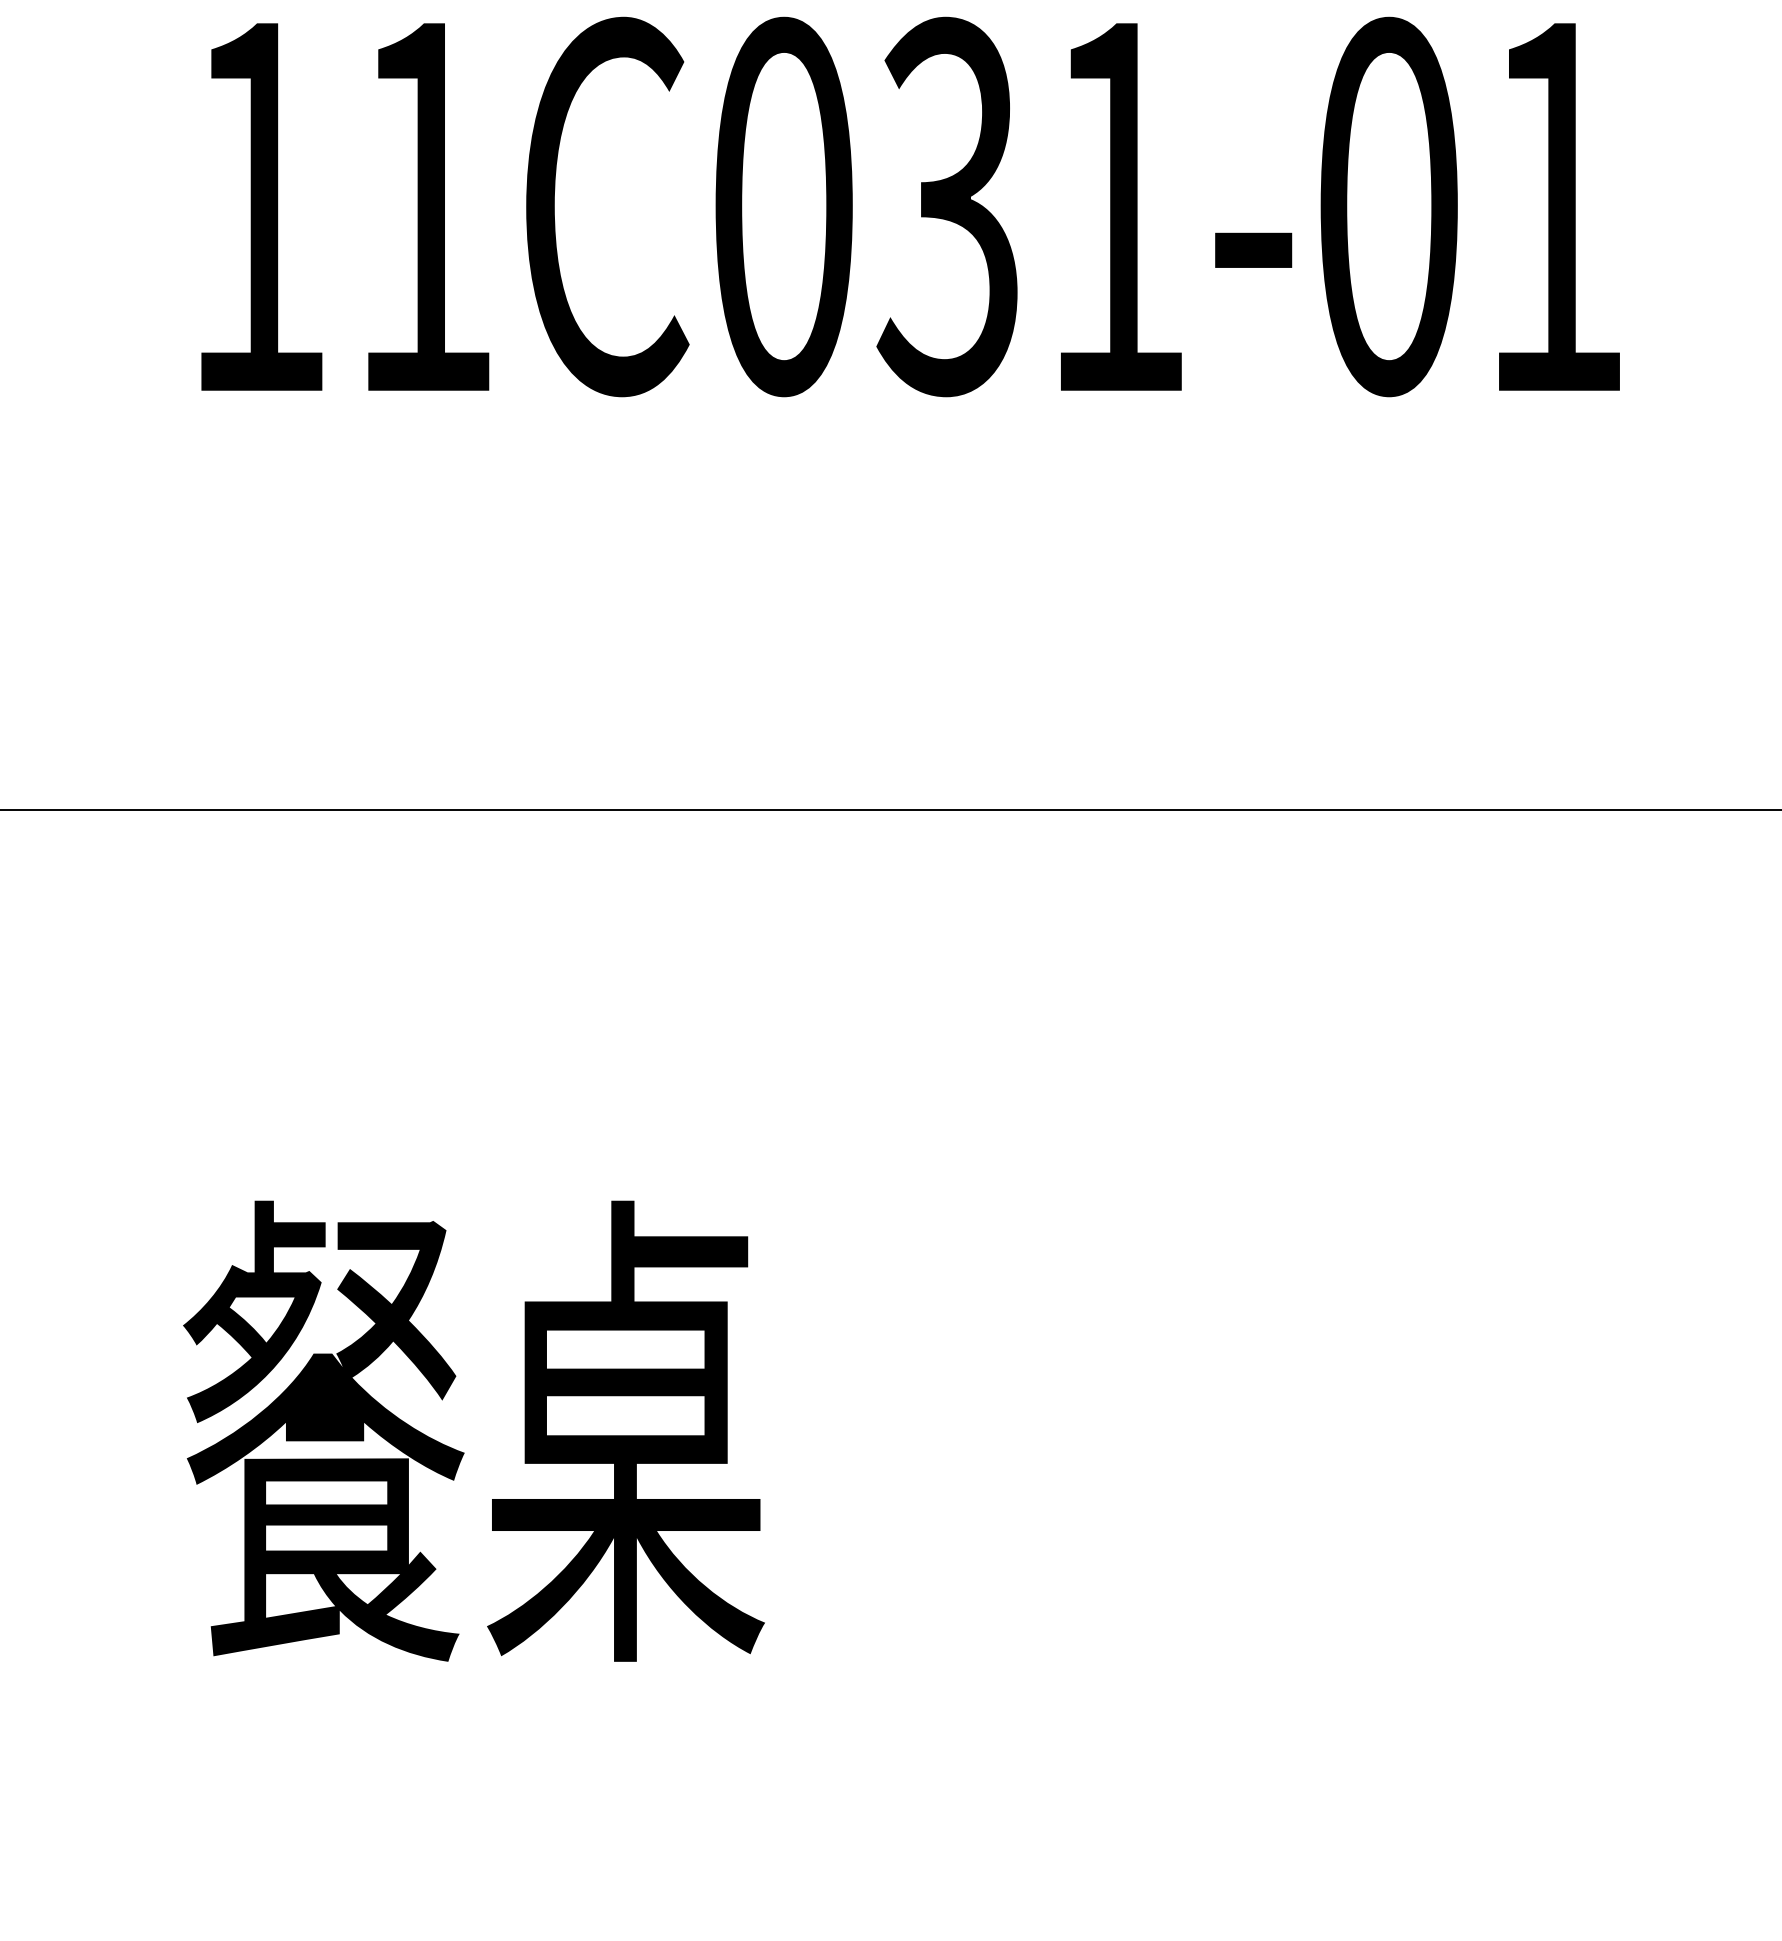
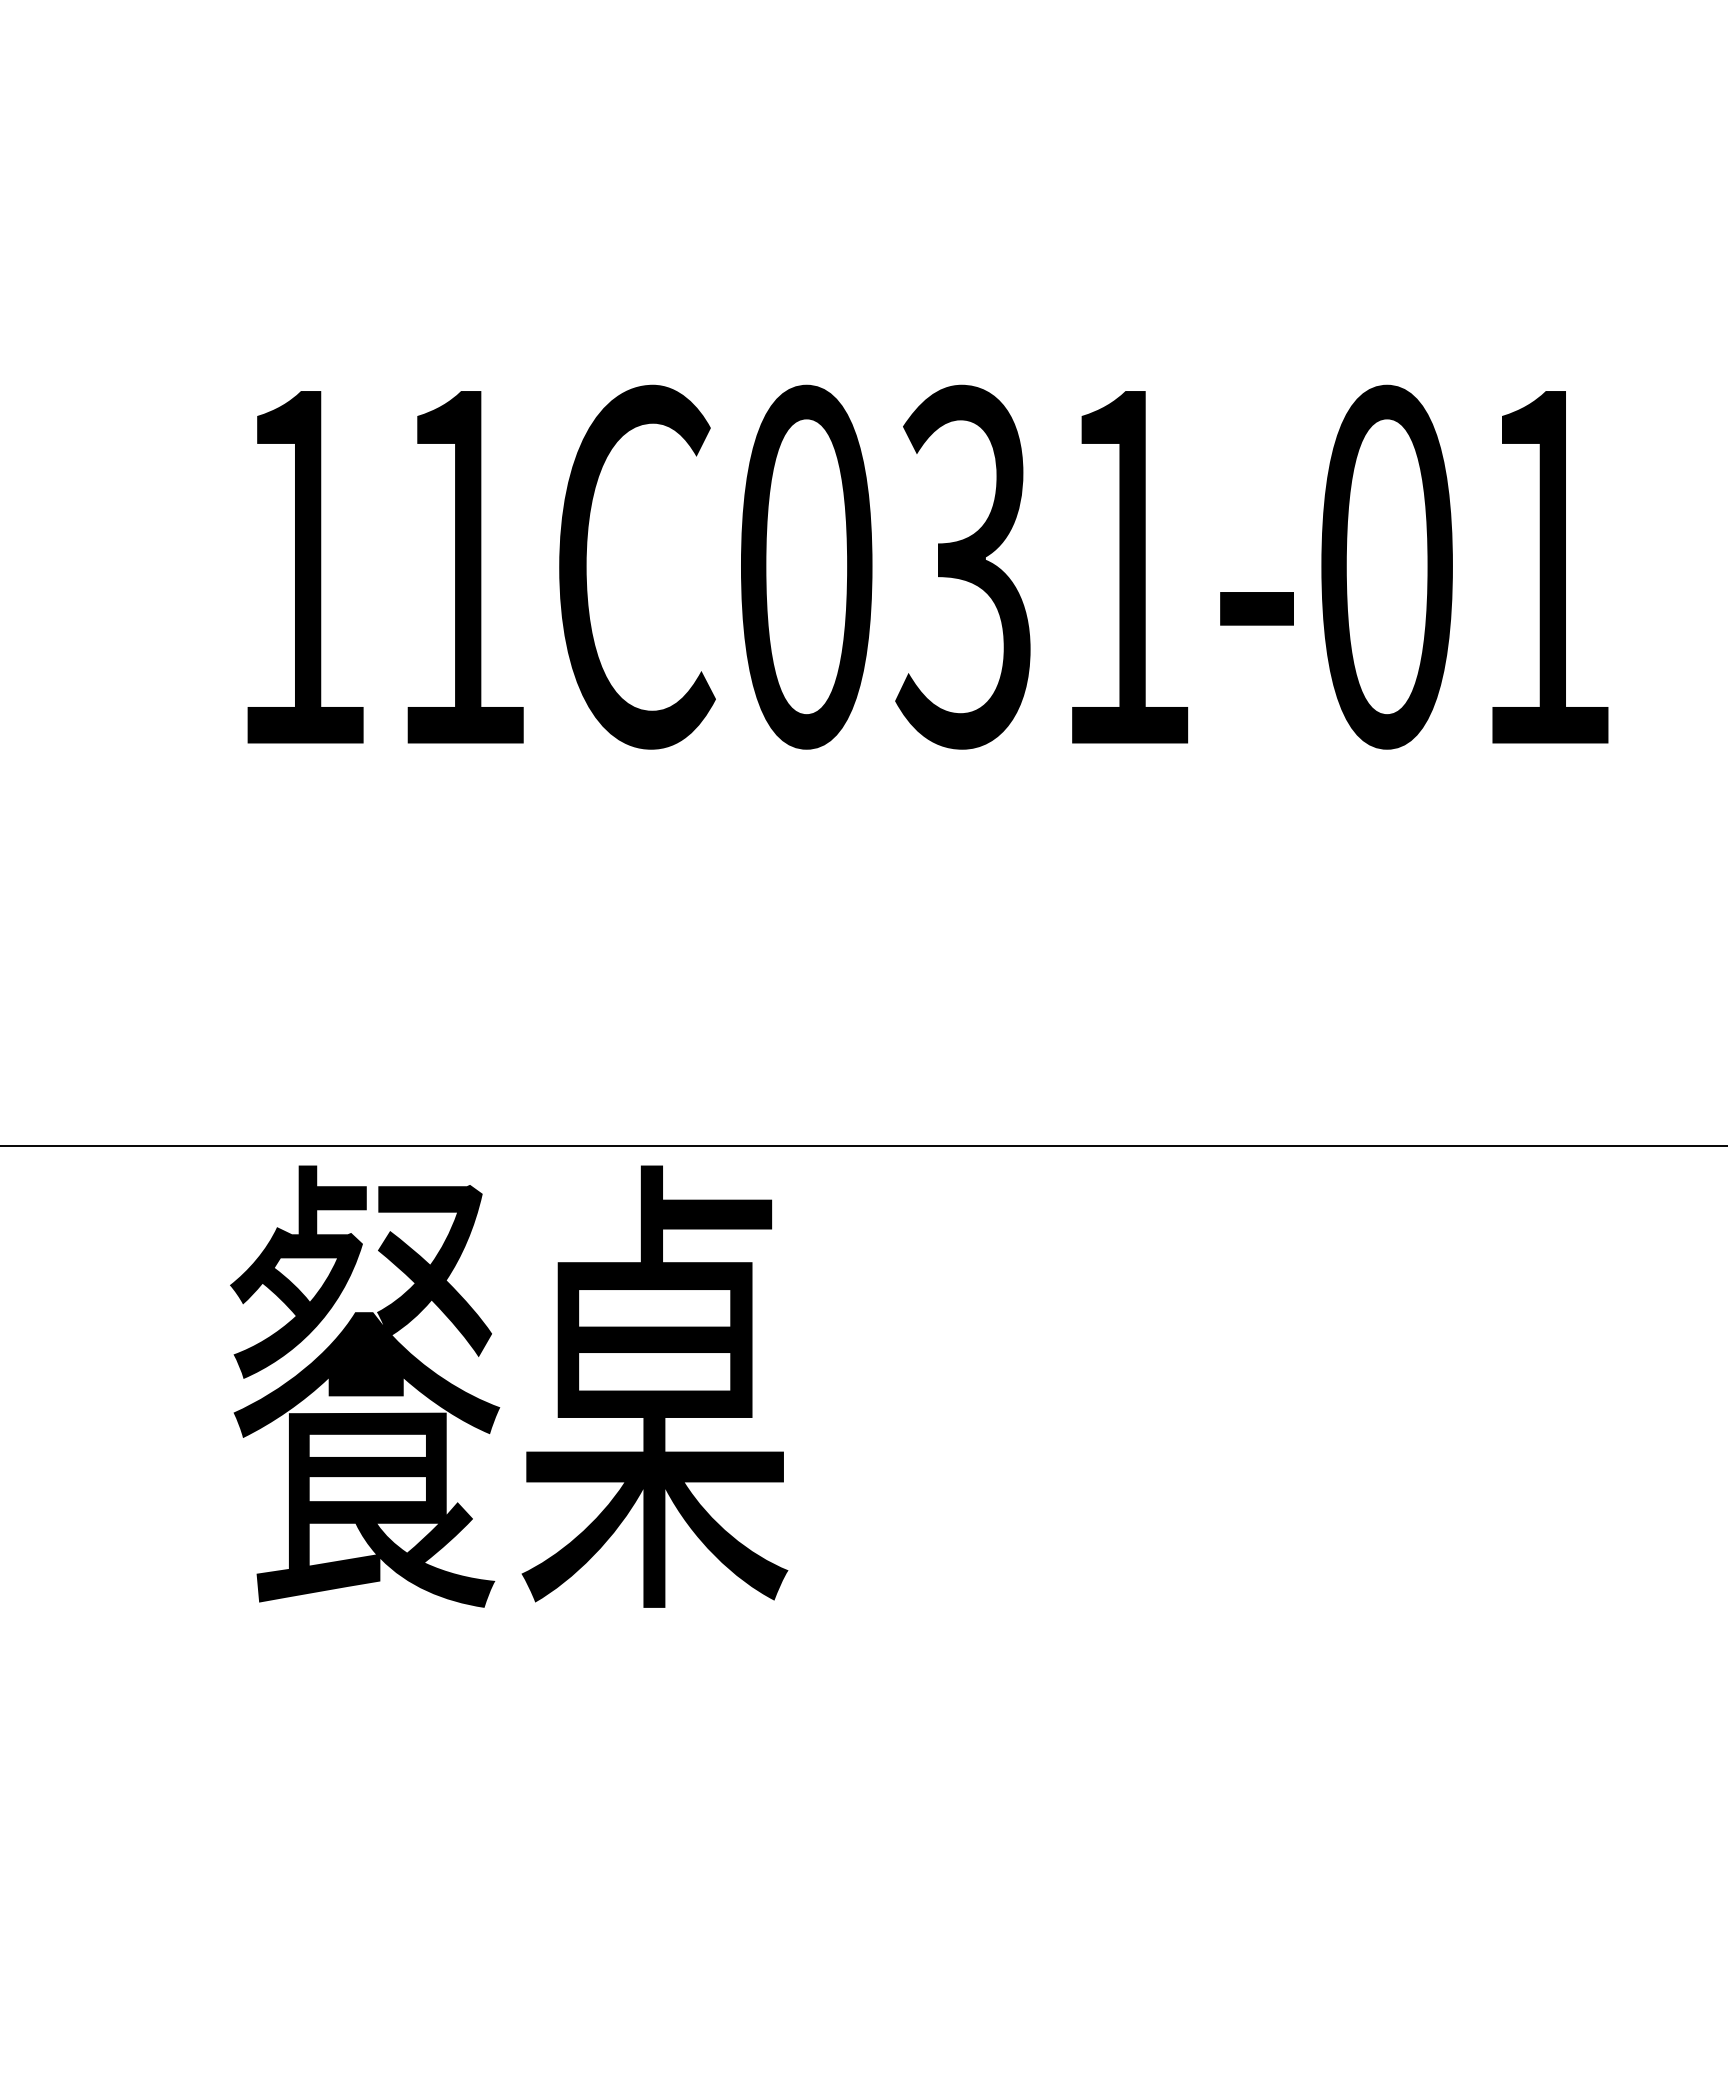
text: (474, 1431) -> (509, 1386), moved

